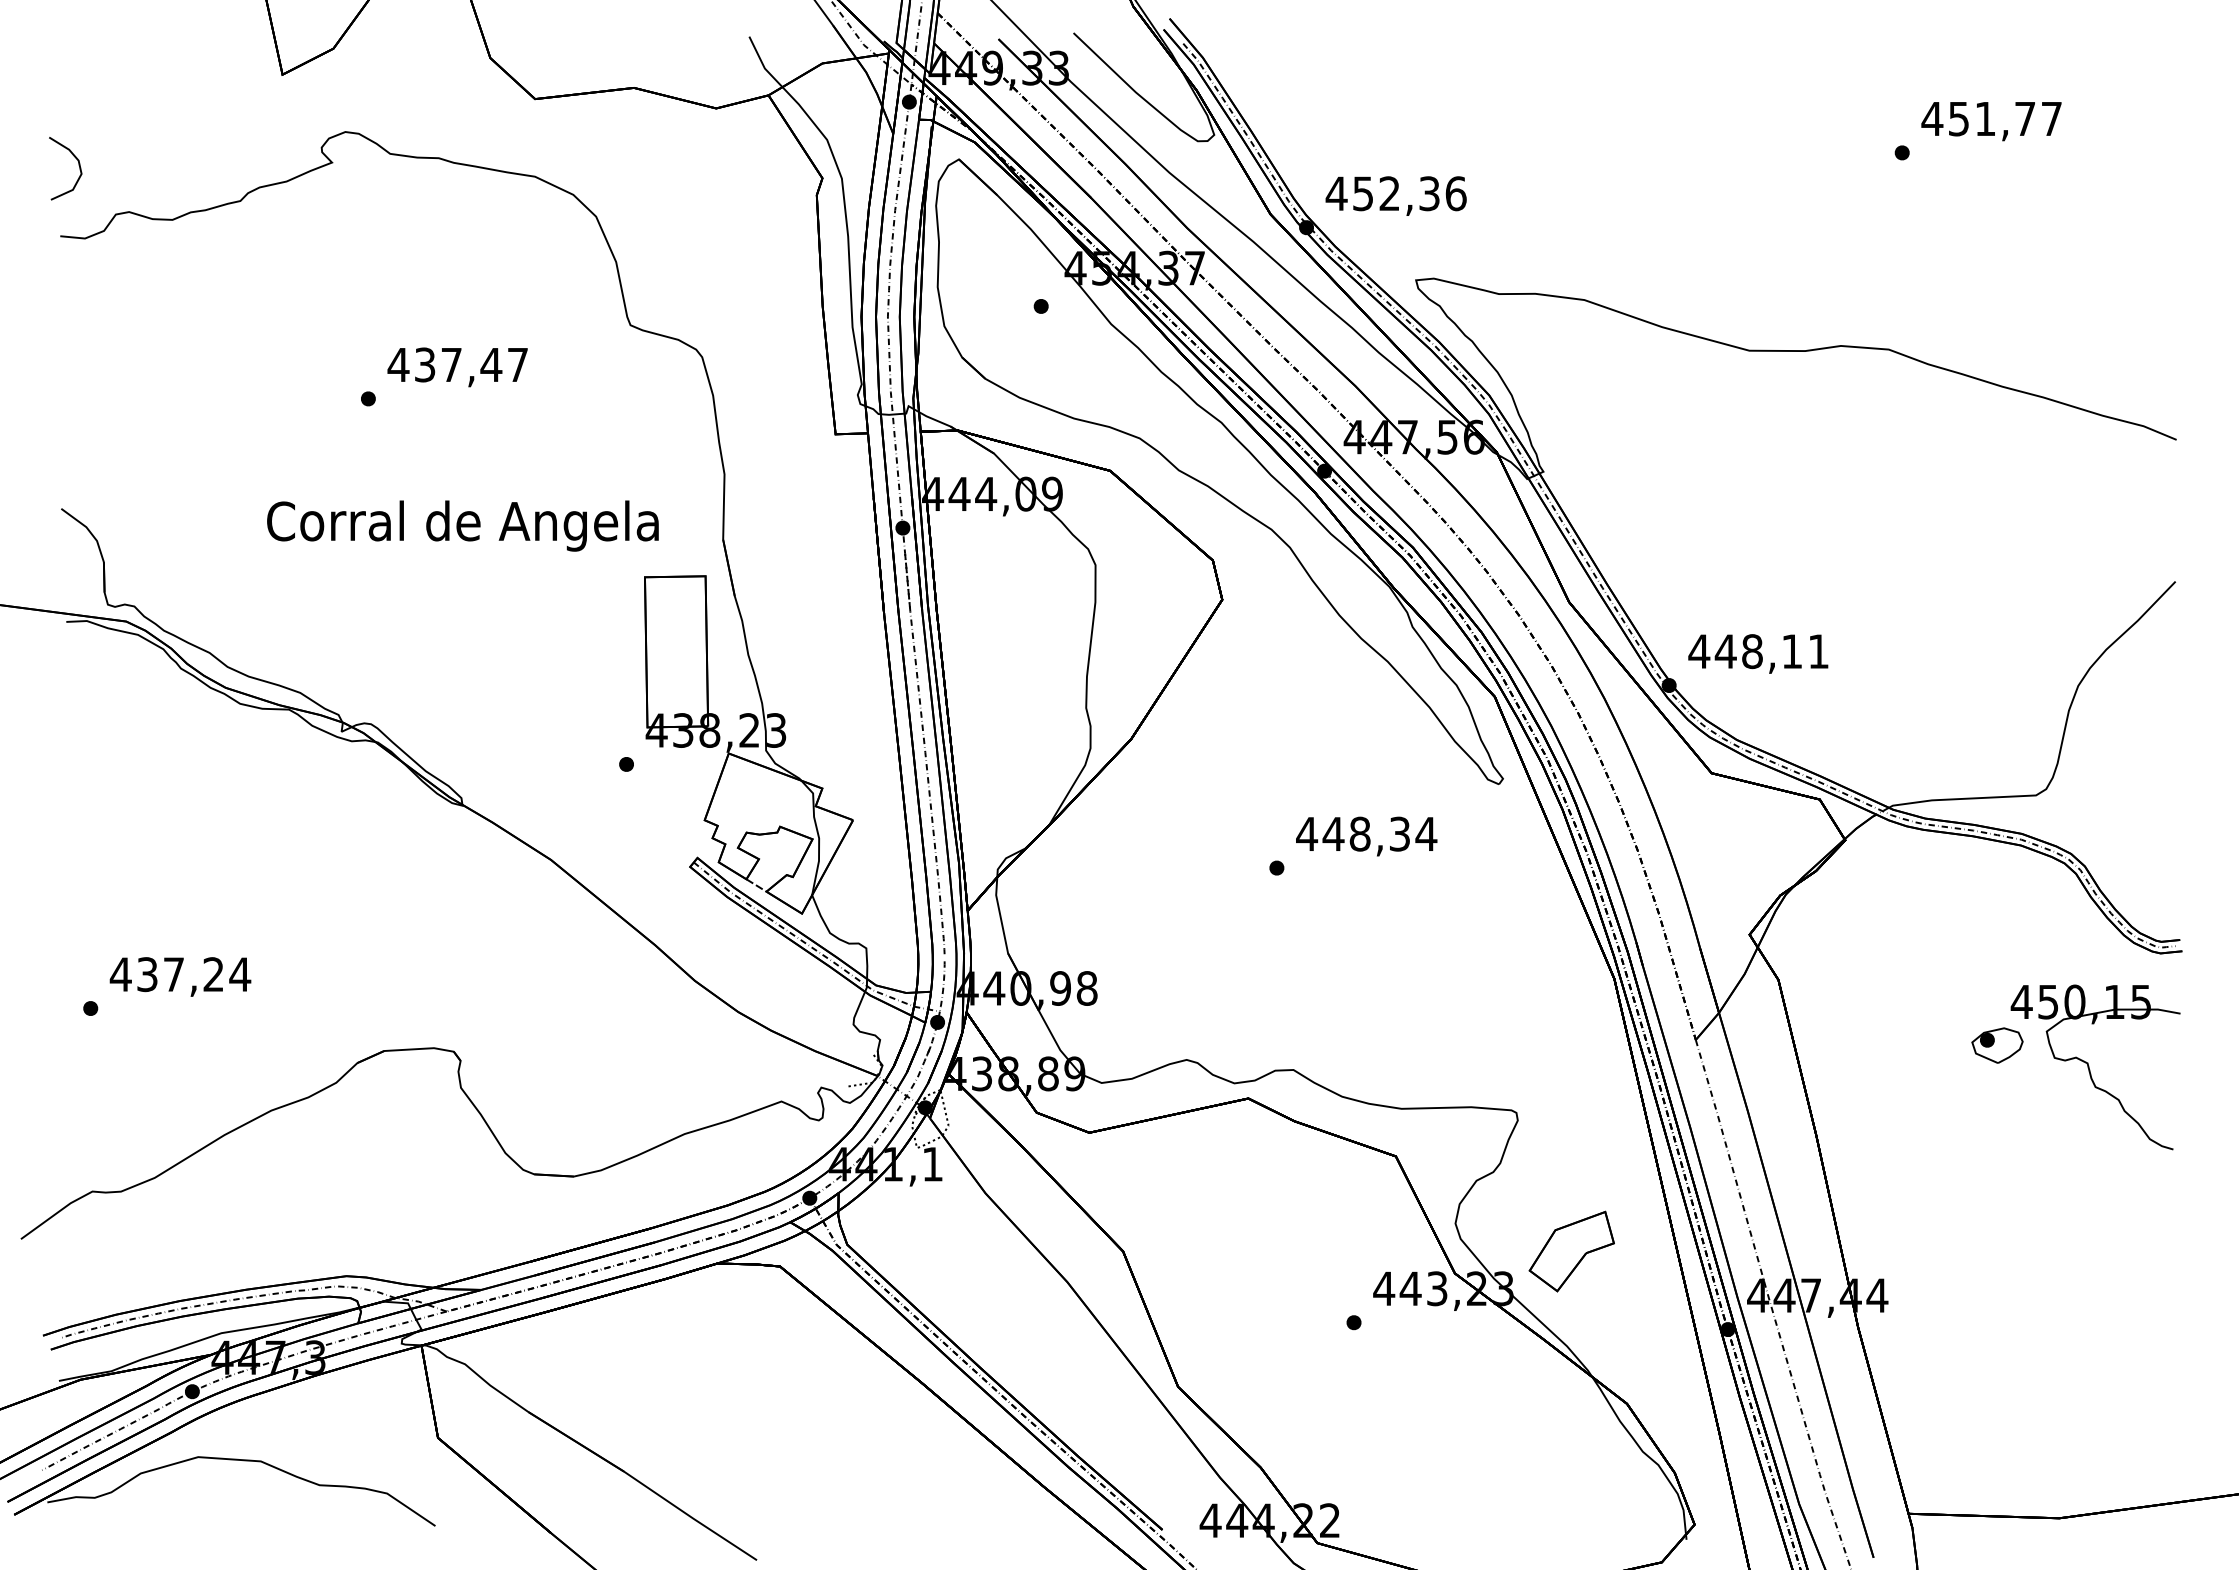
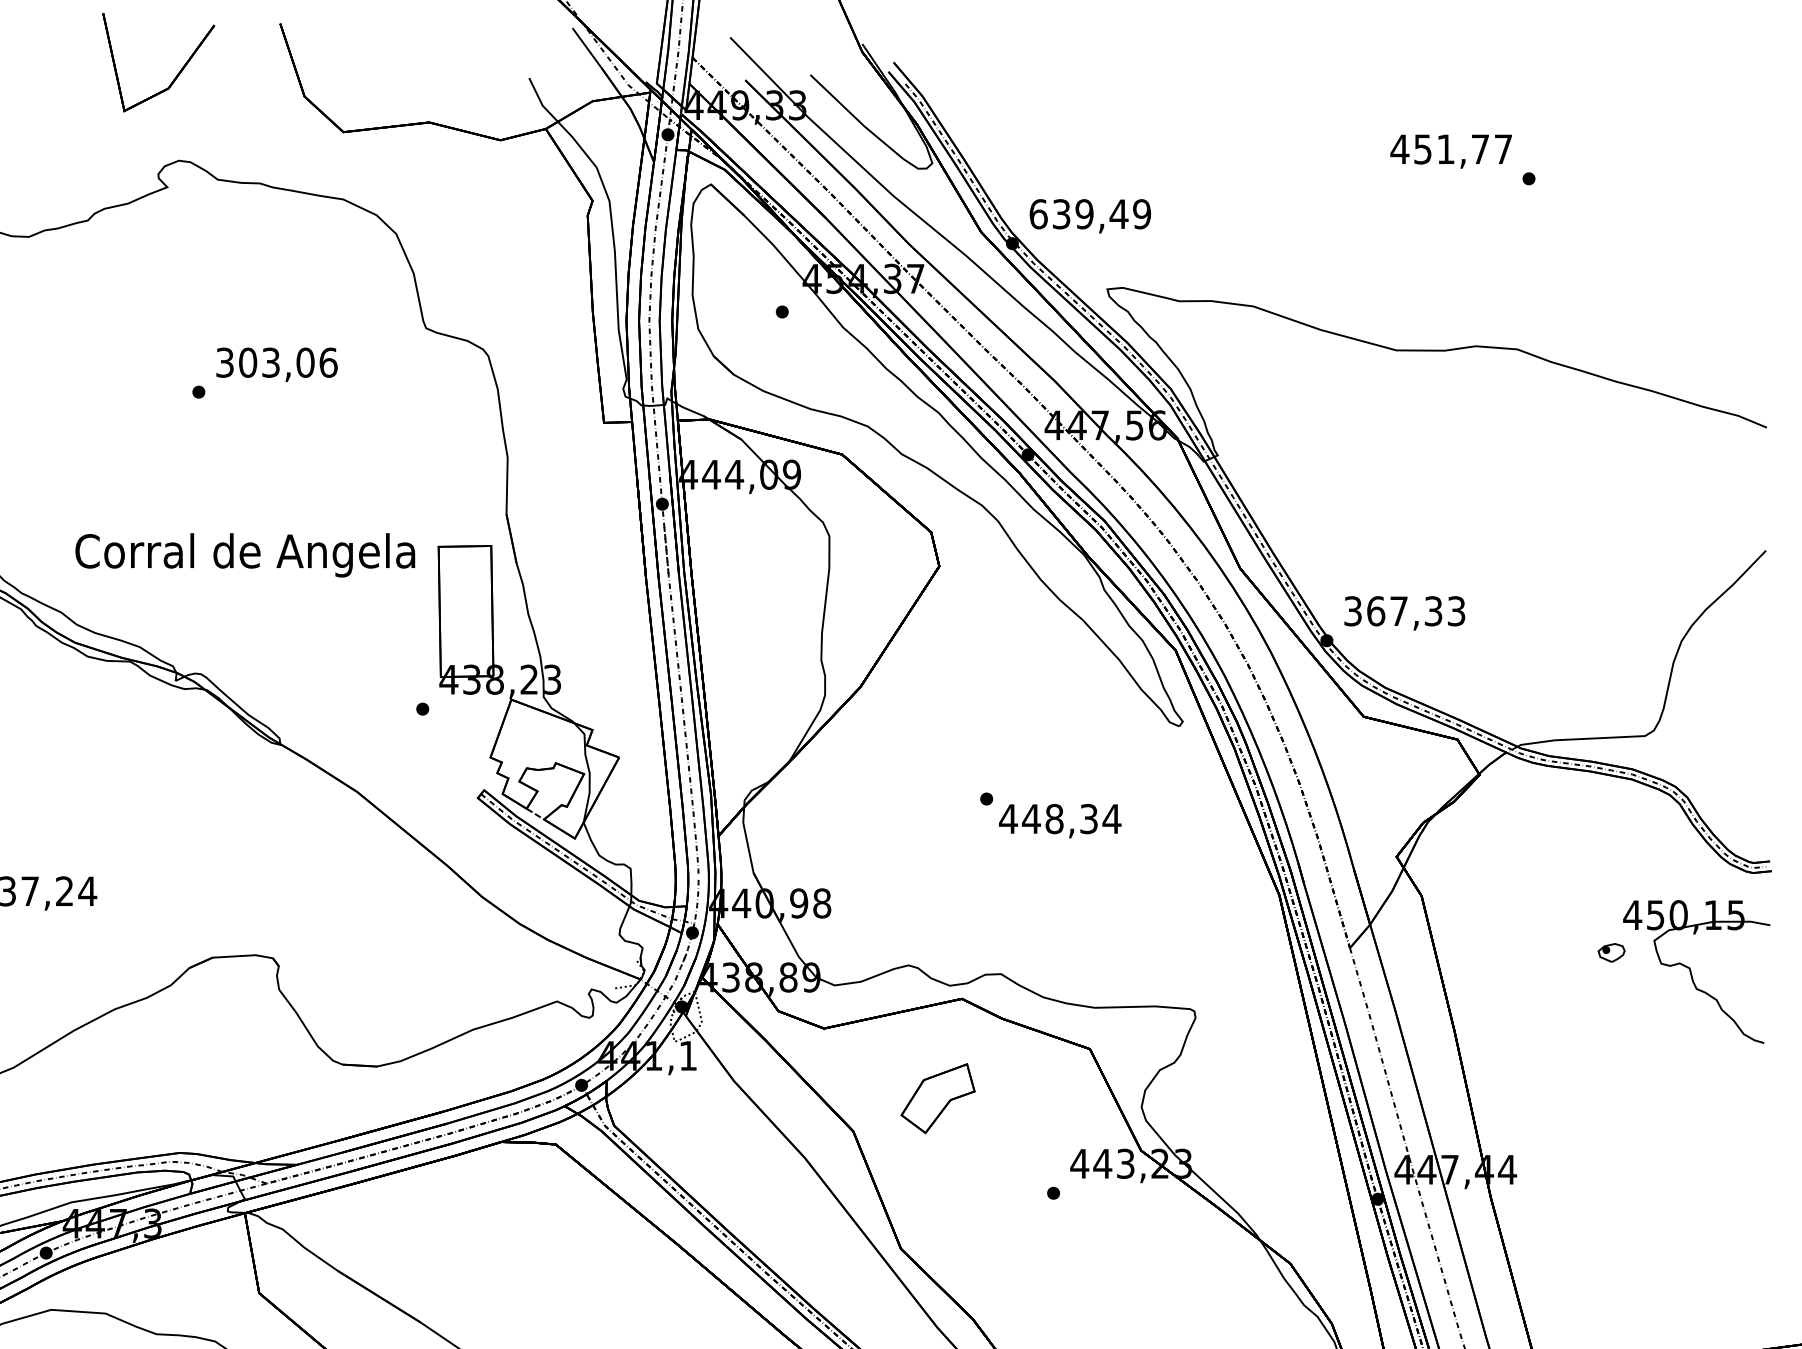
text: (1991, 121) -> (1451, 151), moved
text: (1395, 193) -> (1089, 214), 452,36 -> 639,49
text: (457, 364) -> (276, 362), 437,47 -> 303,06
text: (462, 525) -> (244, 554), moved
text: (1758, 651) -> (1404, 611), 448,11 -> 367,33
text: (1366, 836) -> (1060, 821), moved
part: (1997, 1045) -> (1611, 952), size x0.6
part: (1571, 1251) -> (937, 1098), moved

